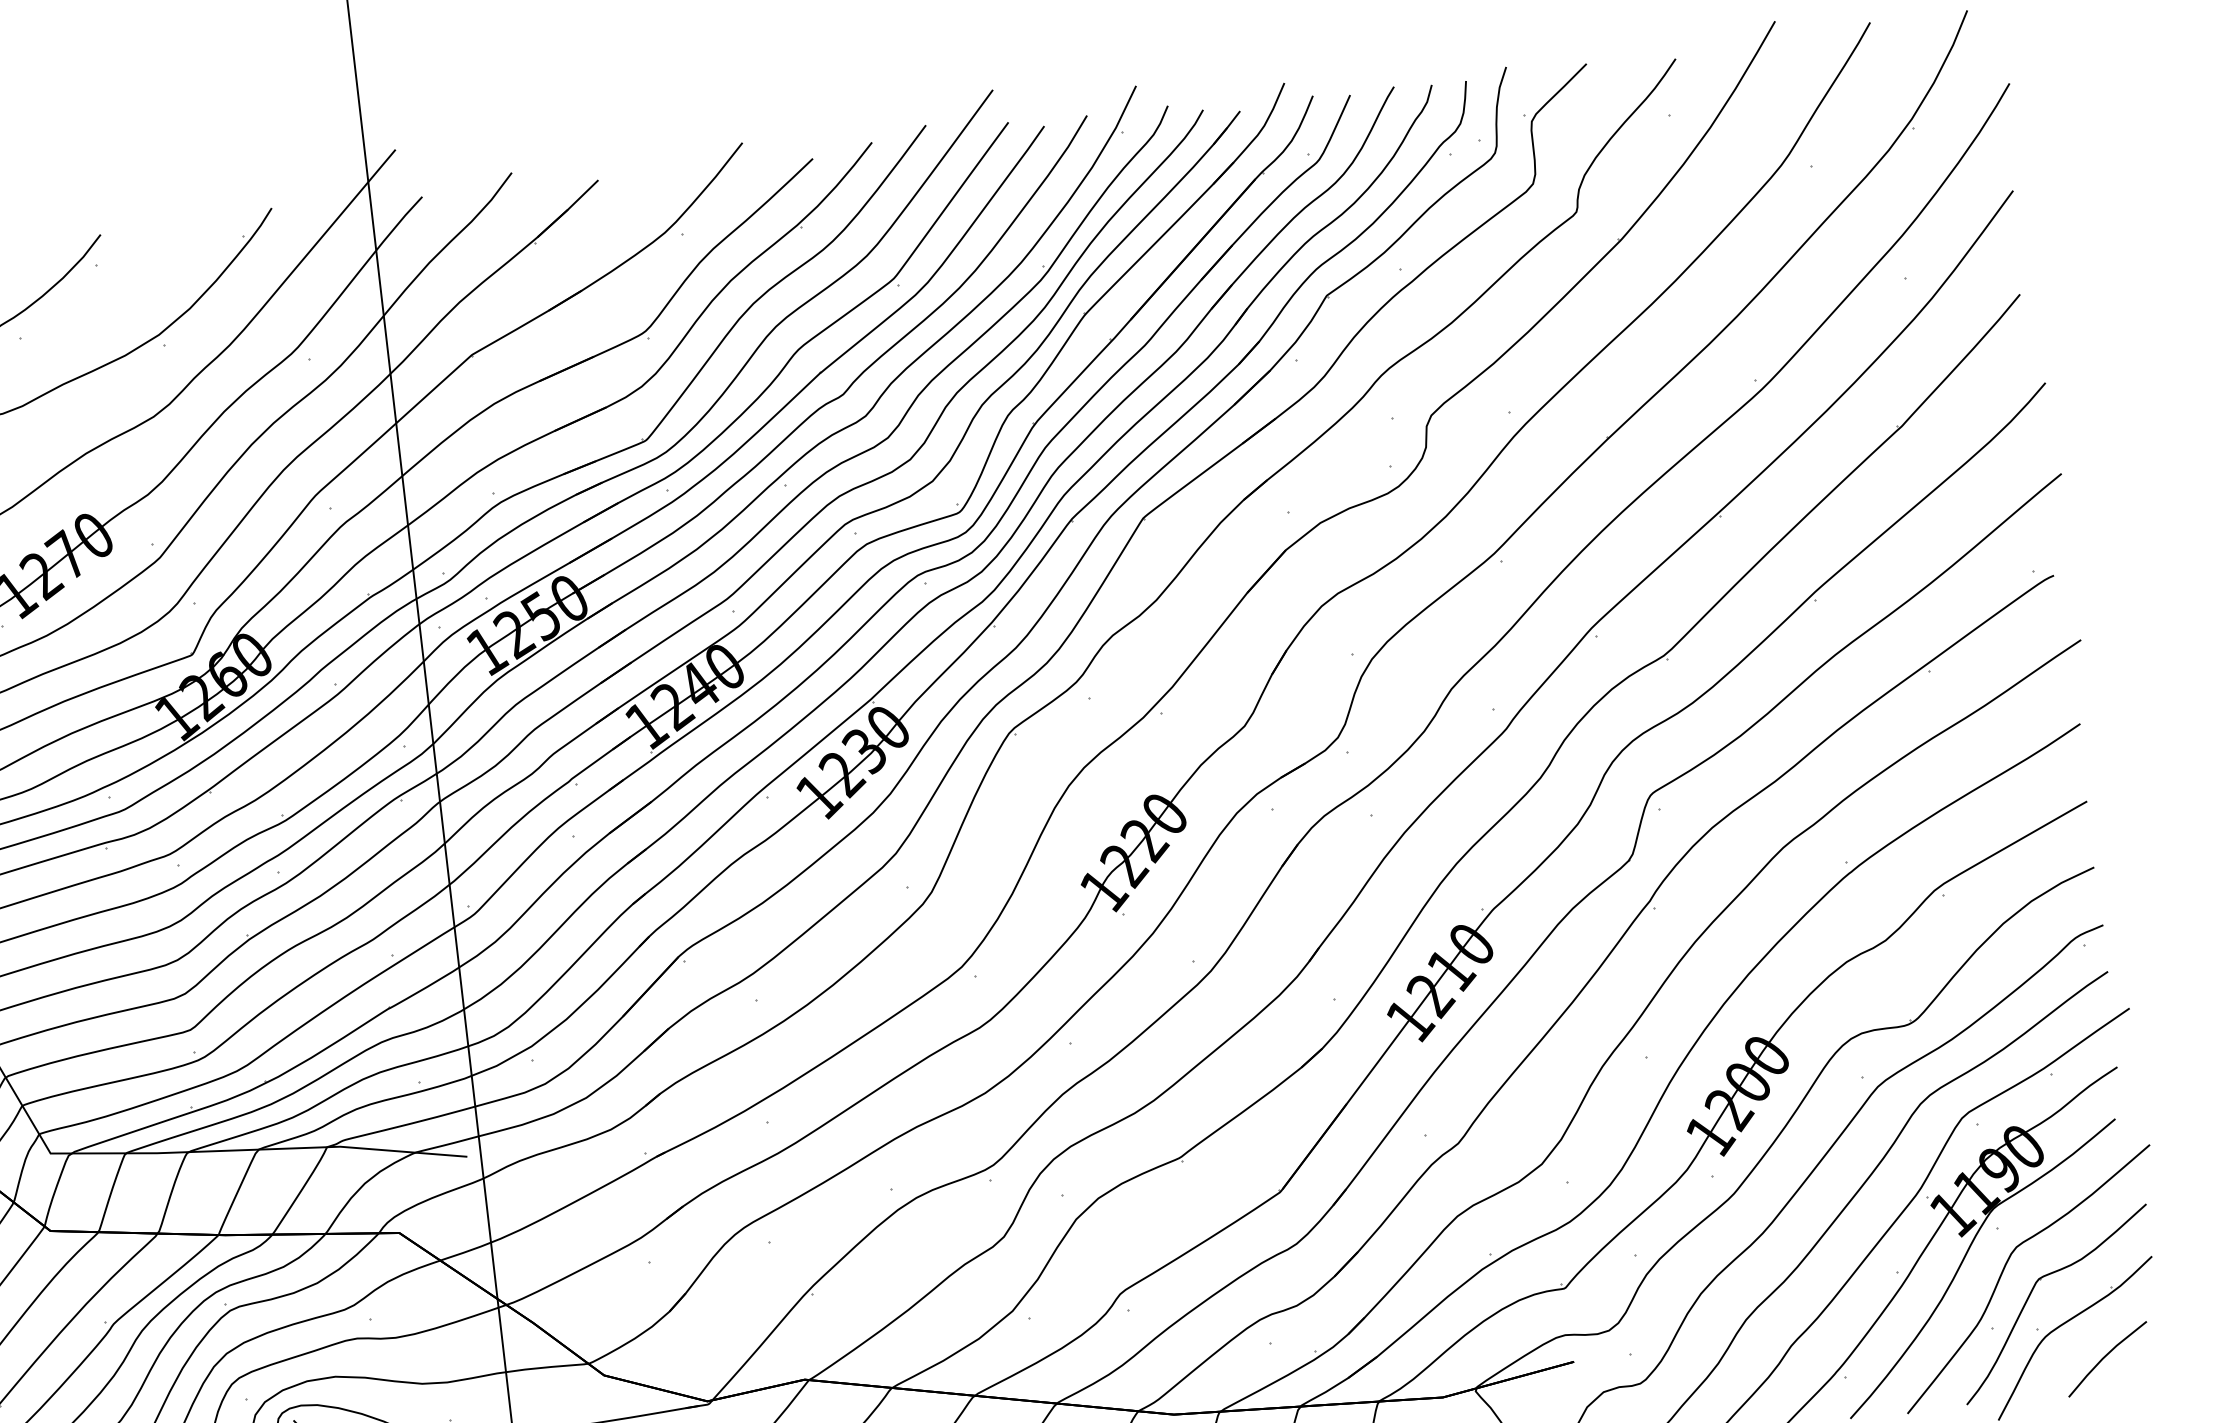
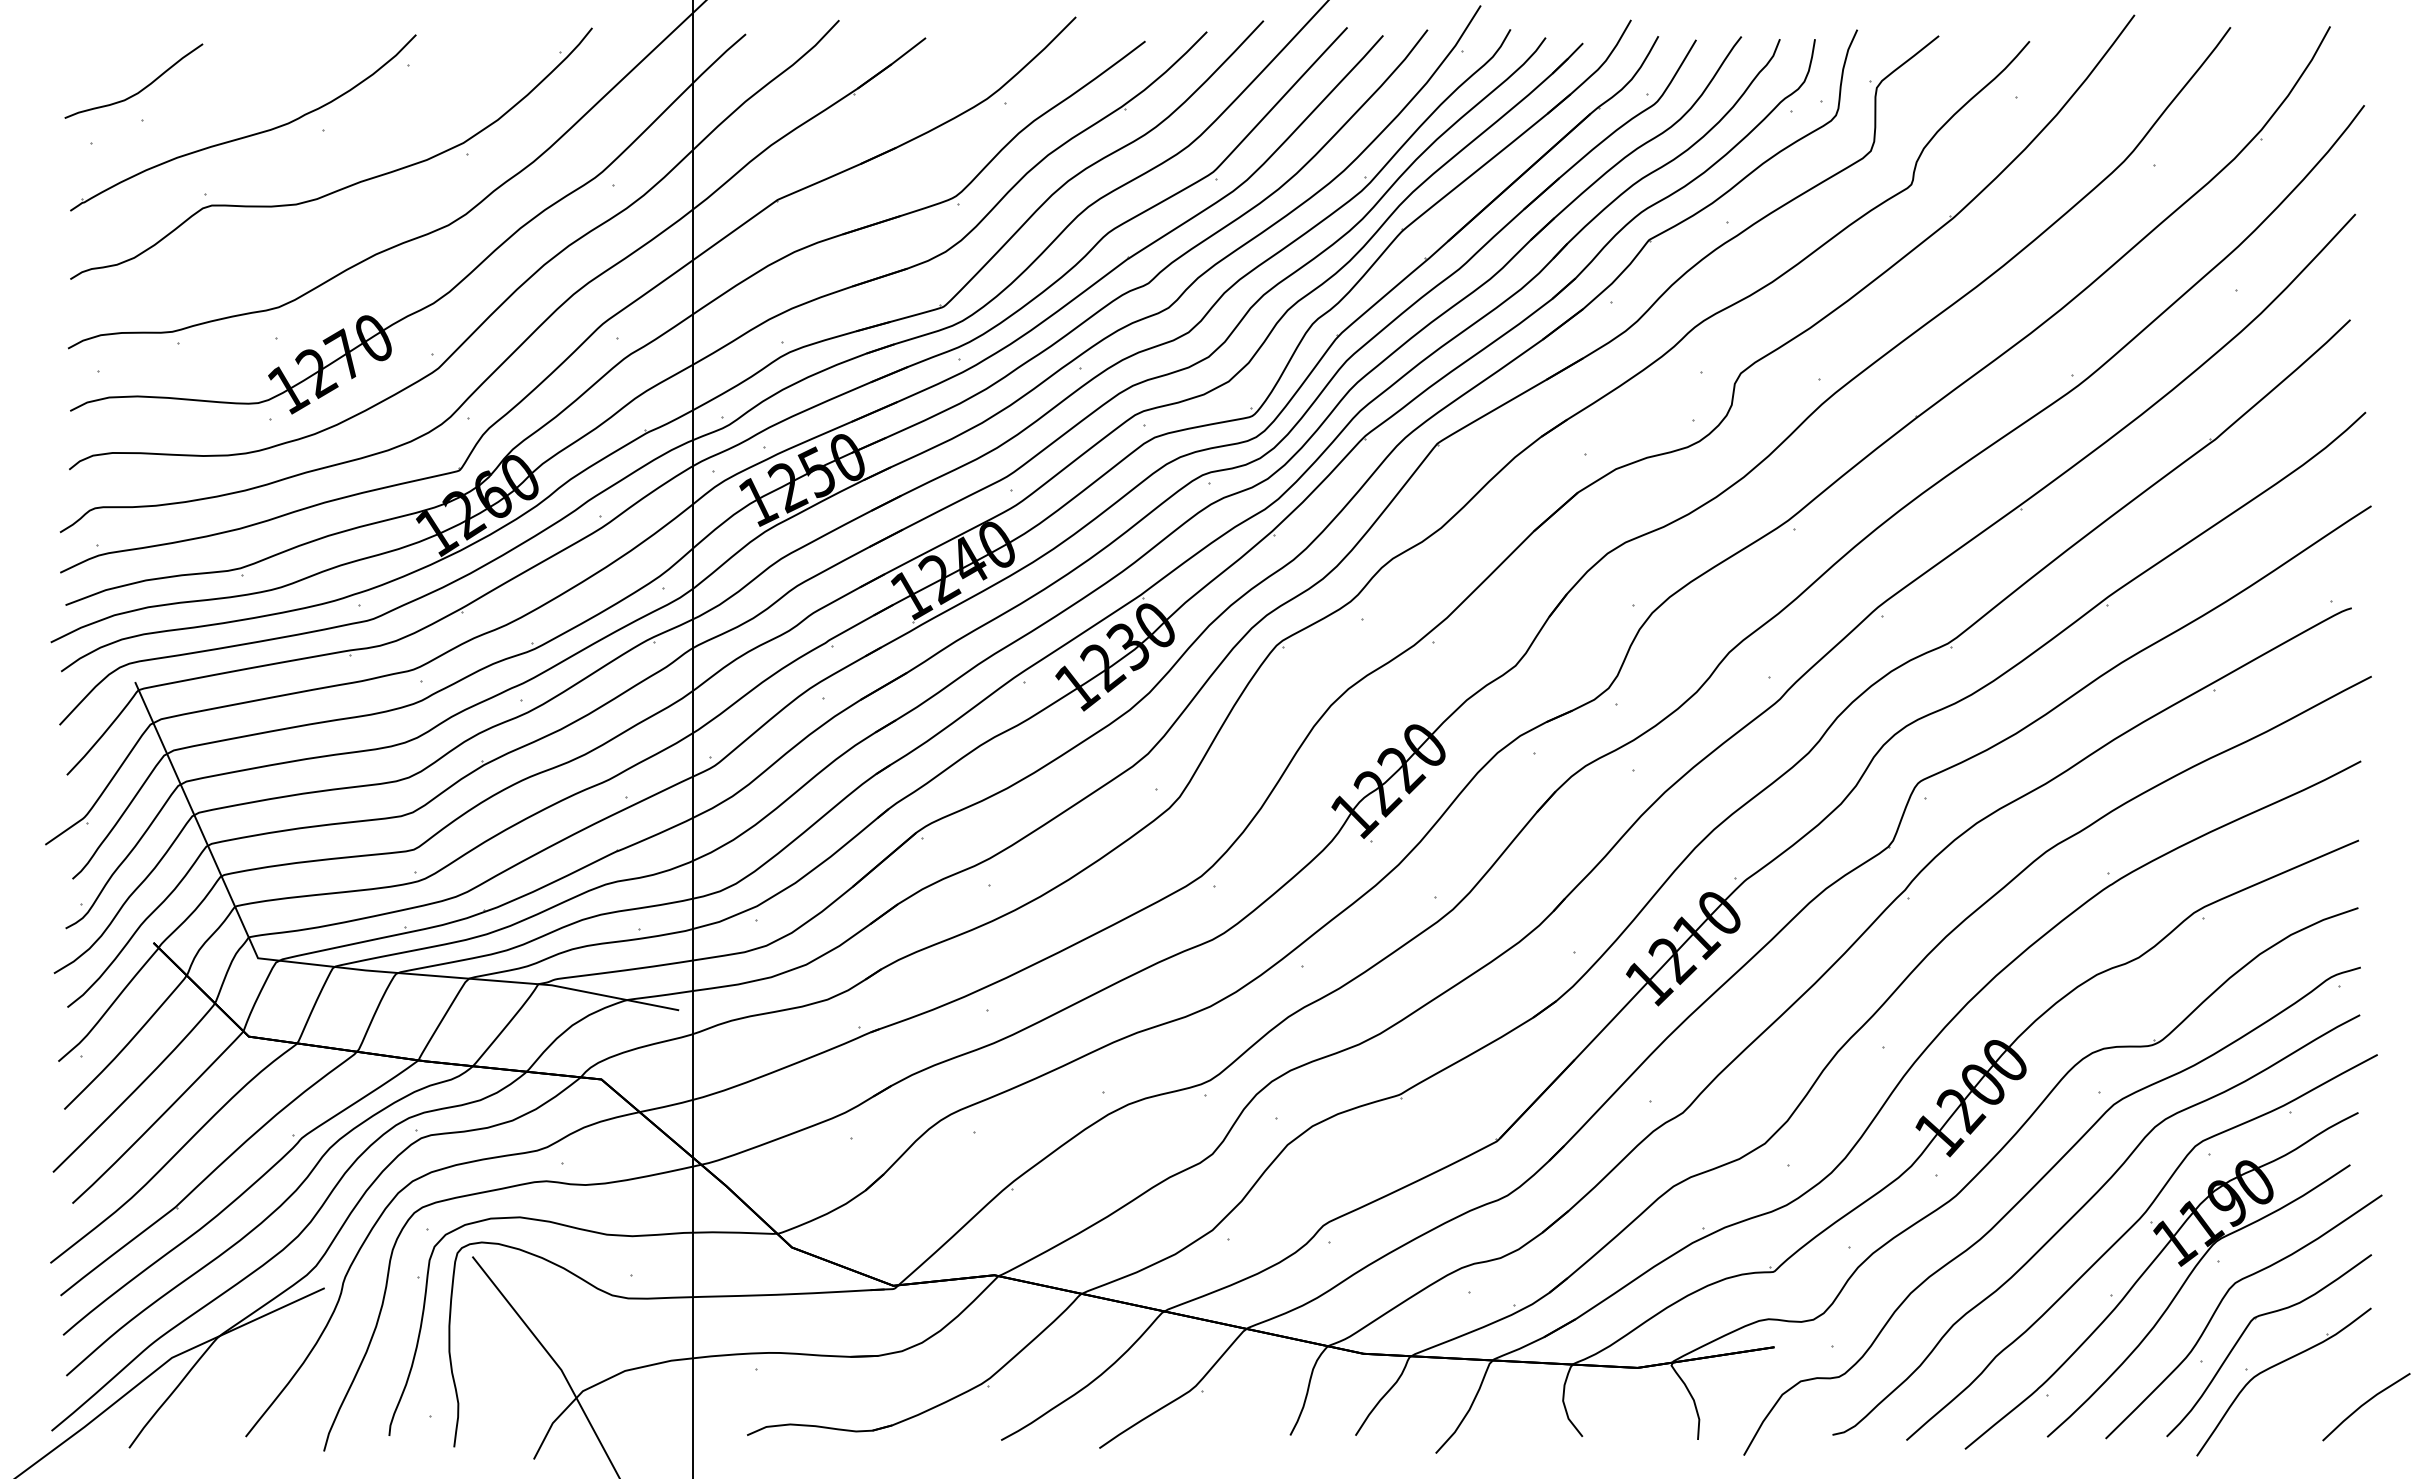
line: (2106, 1356) -> (2365, 1404), moved

